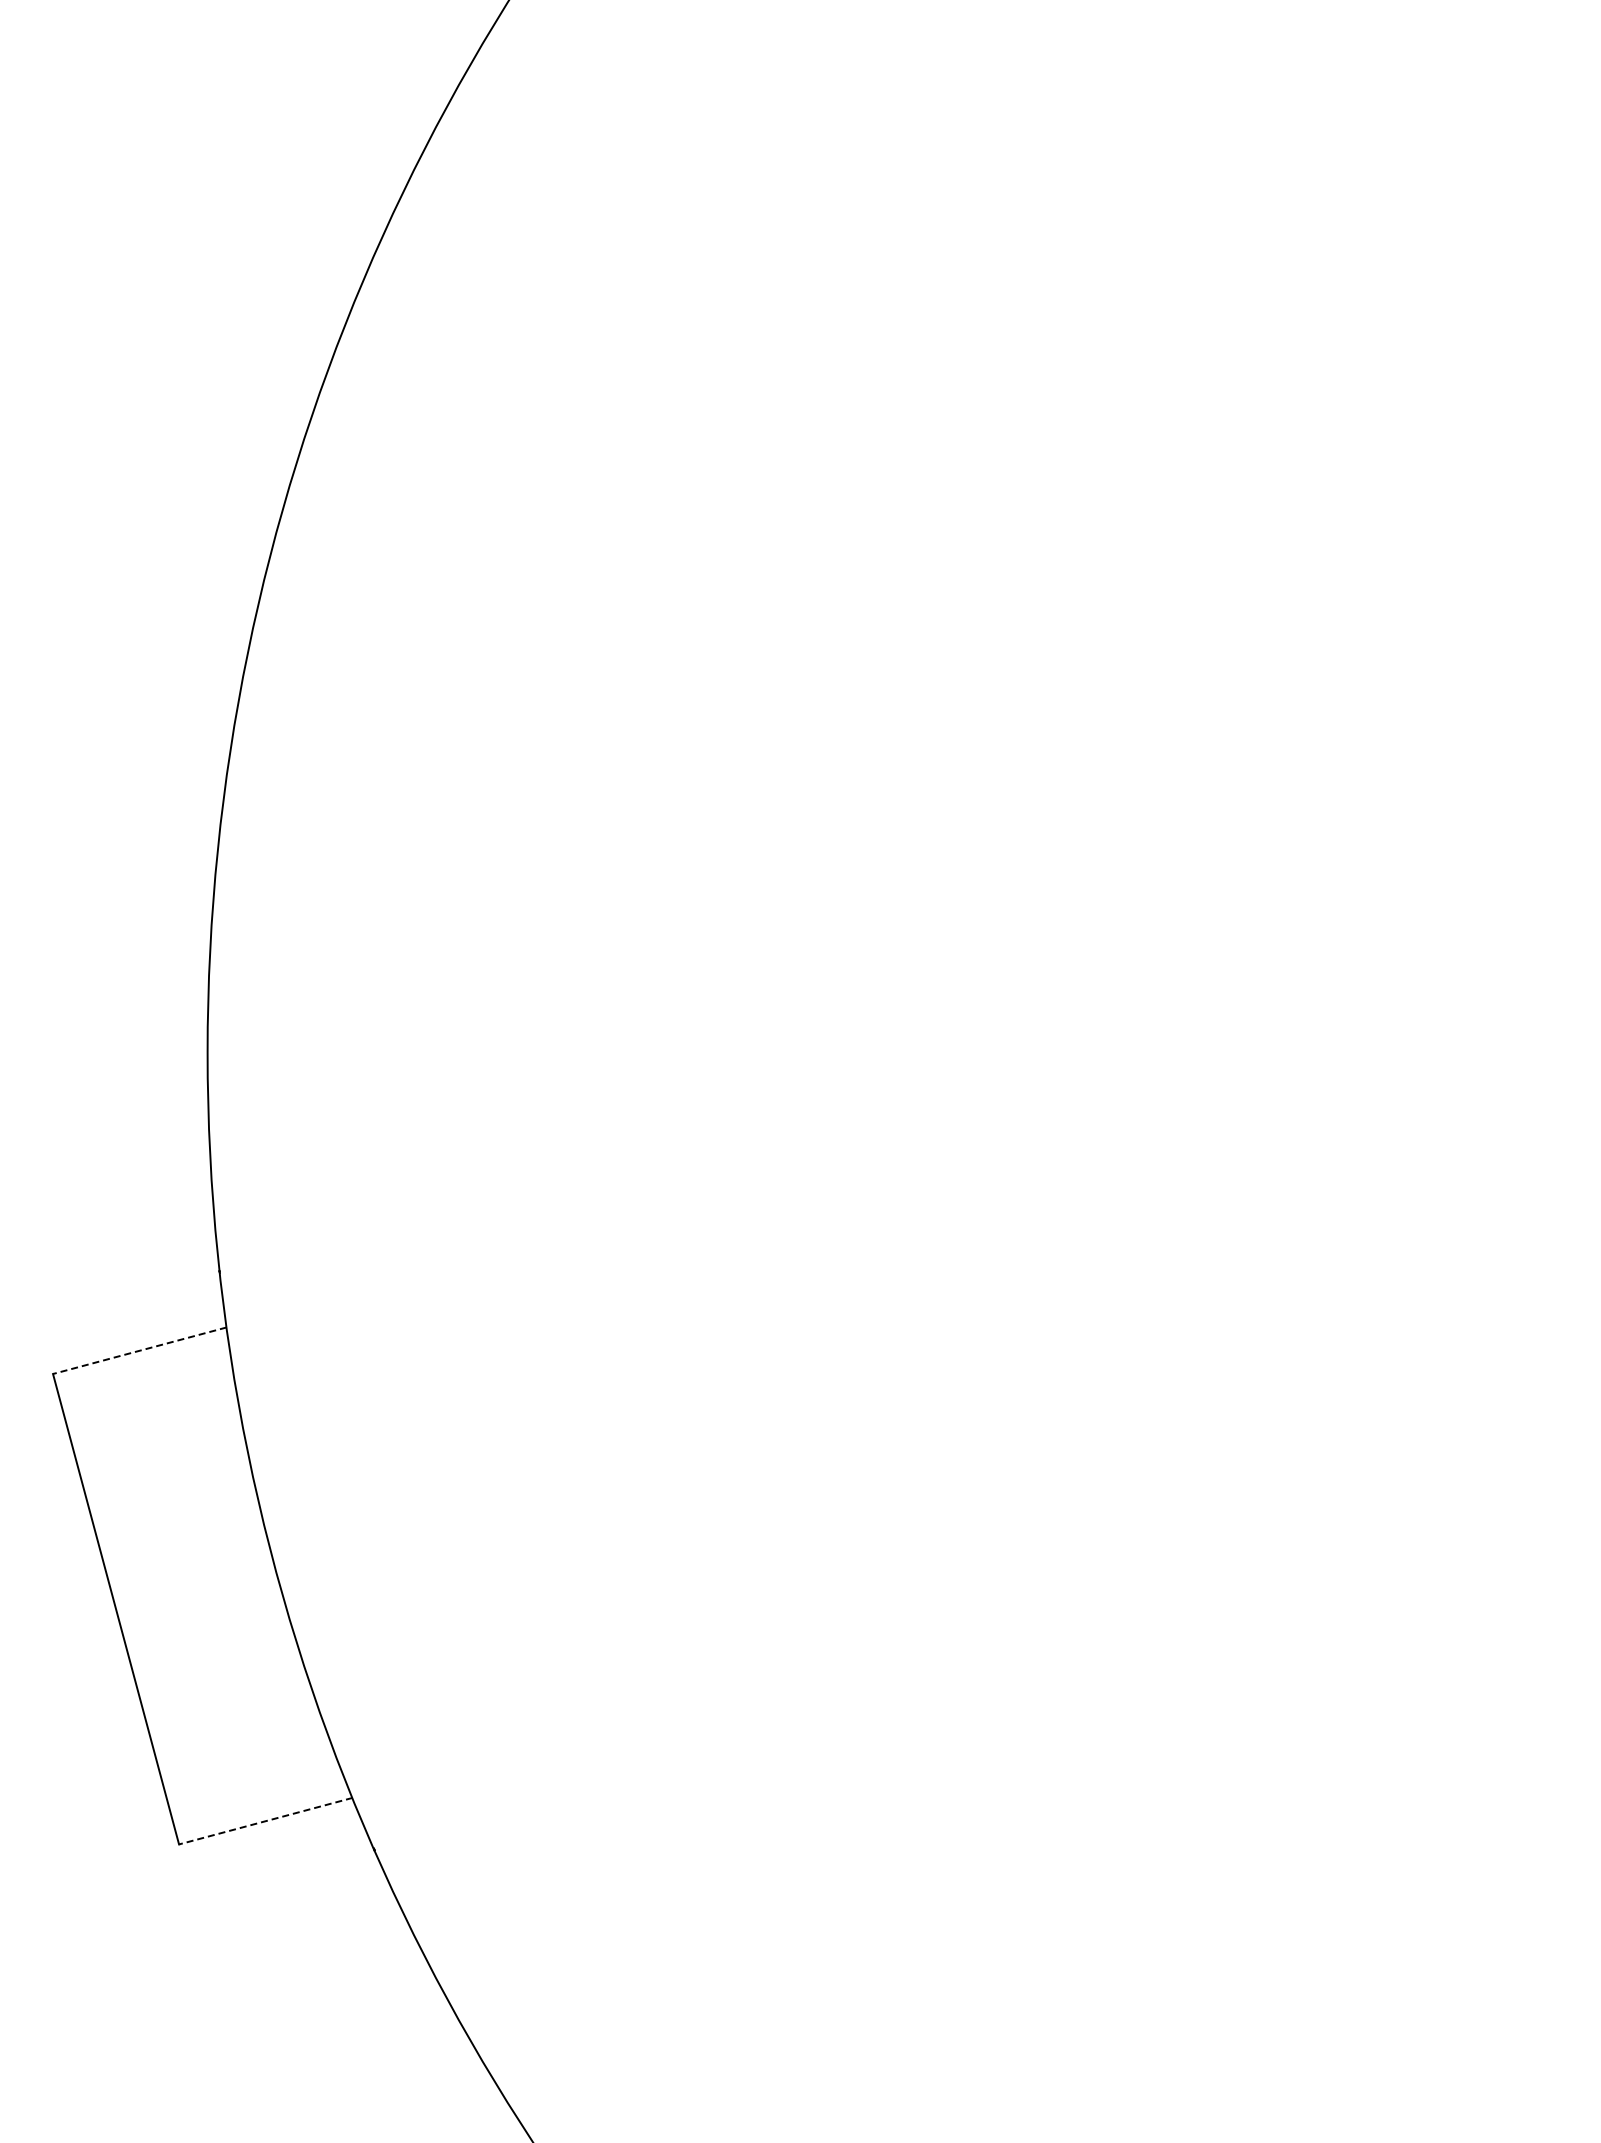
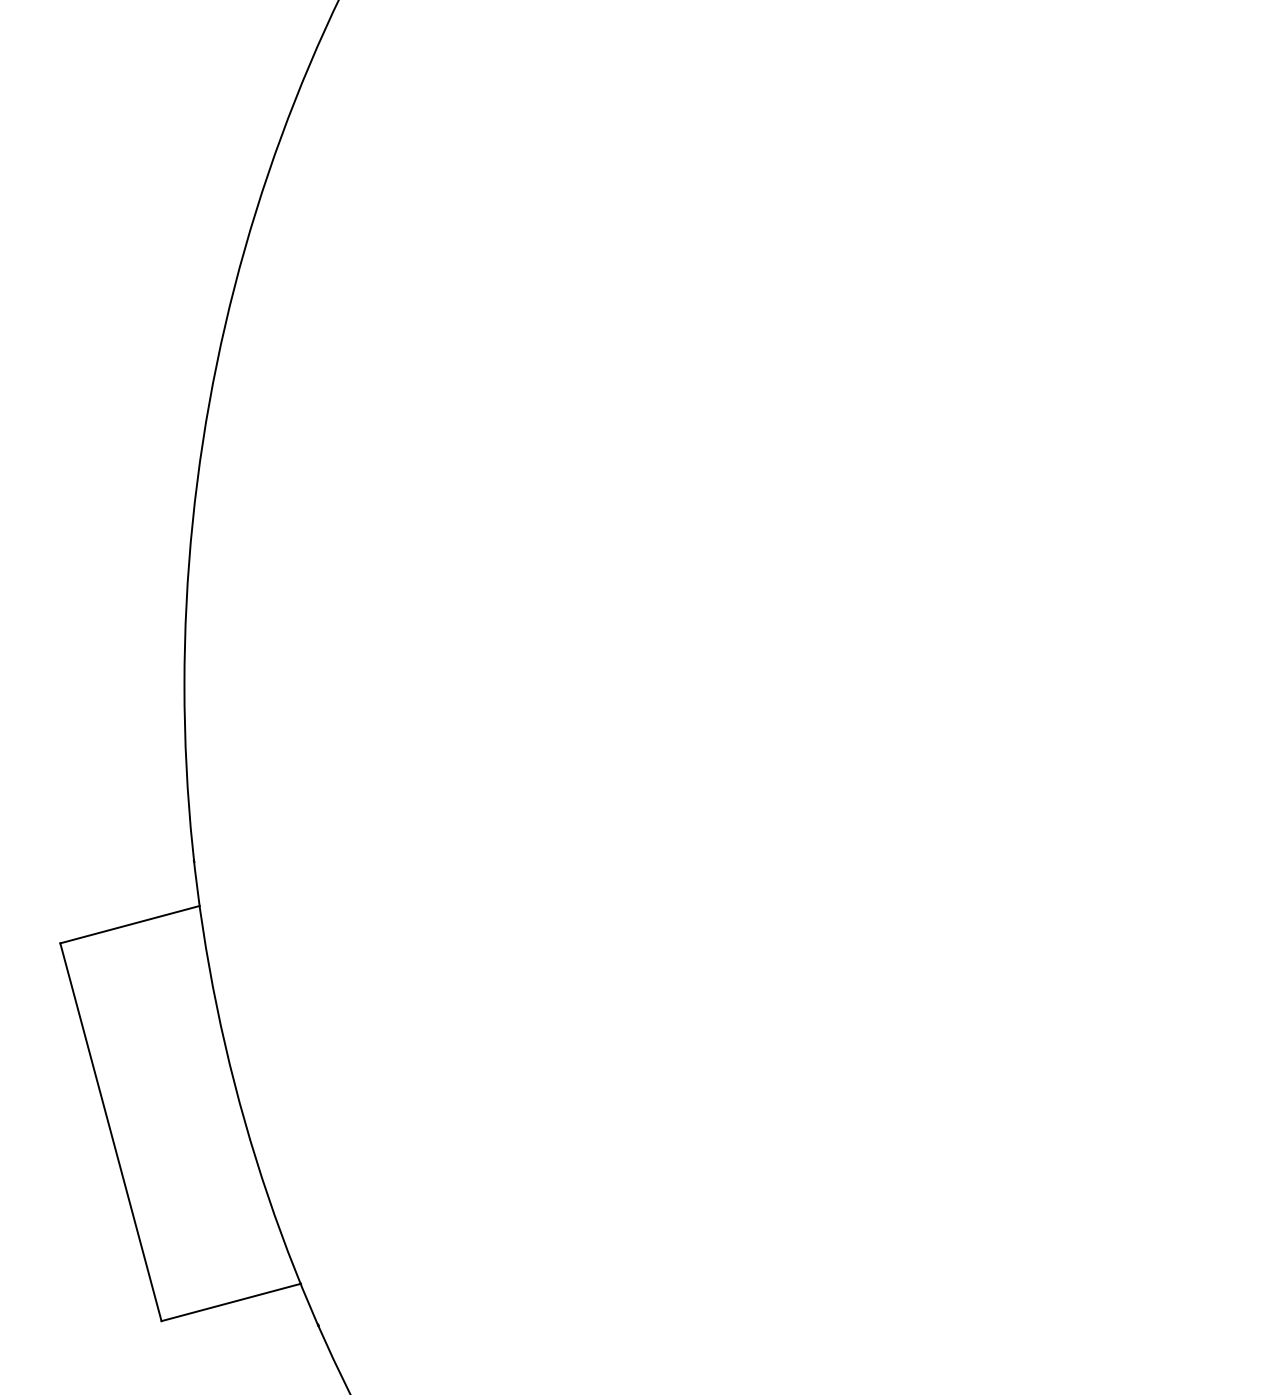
line: (139, 1350) -> (129, 924), dashed -> solid
line: (265, 1821) -> (230, 1302), dashed -> solid

